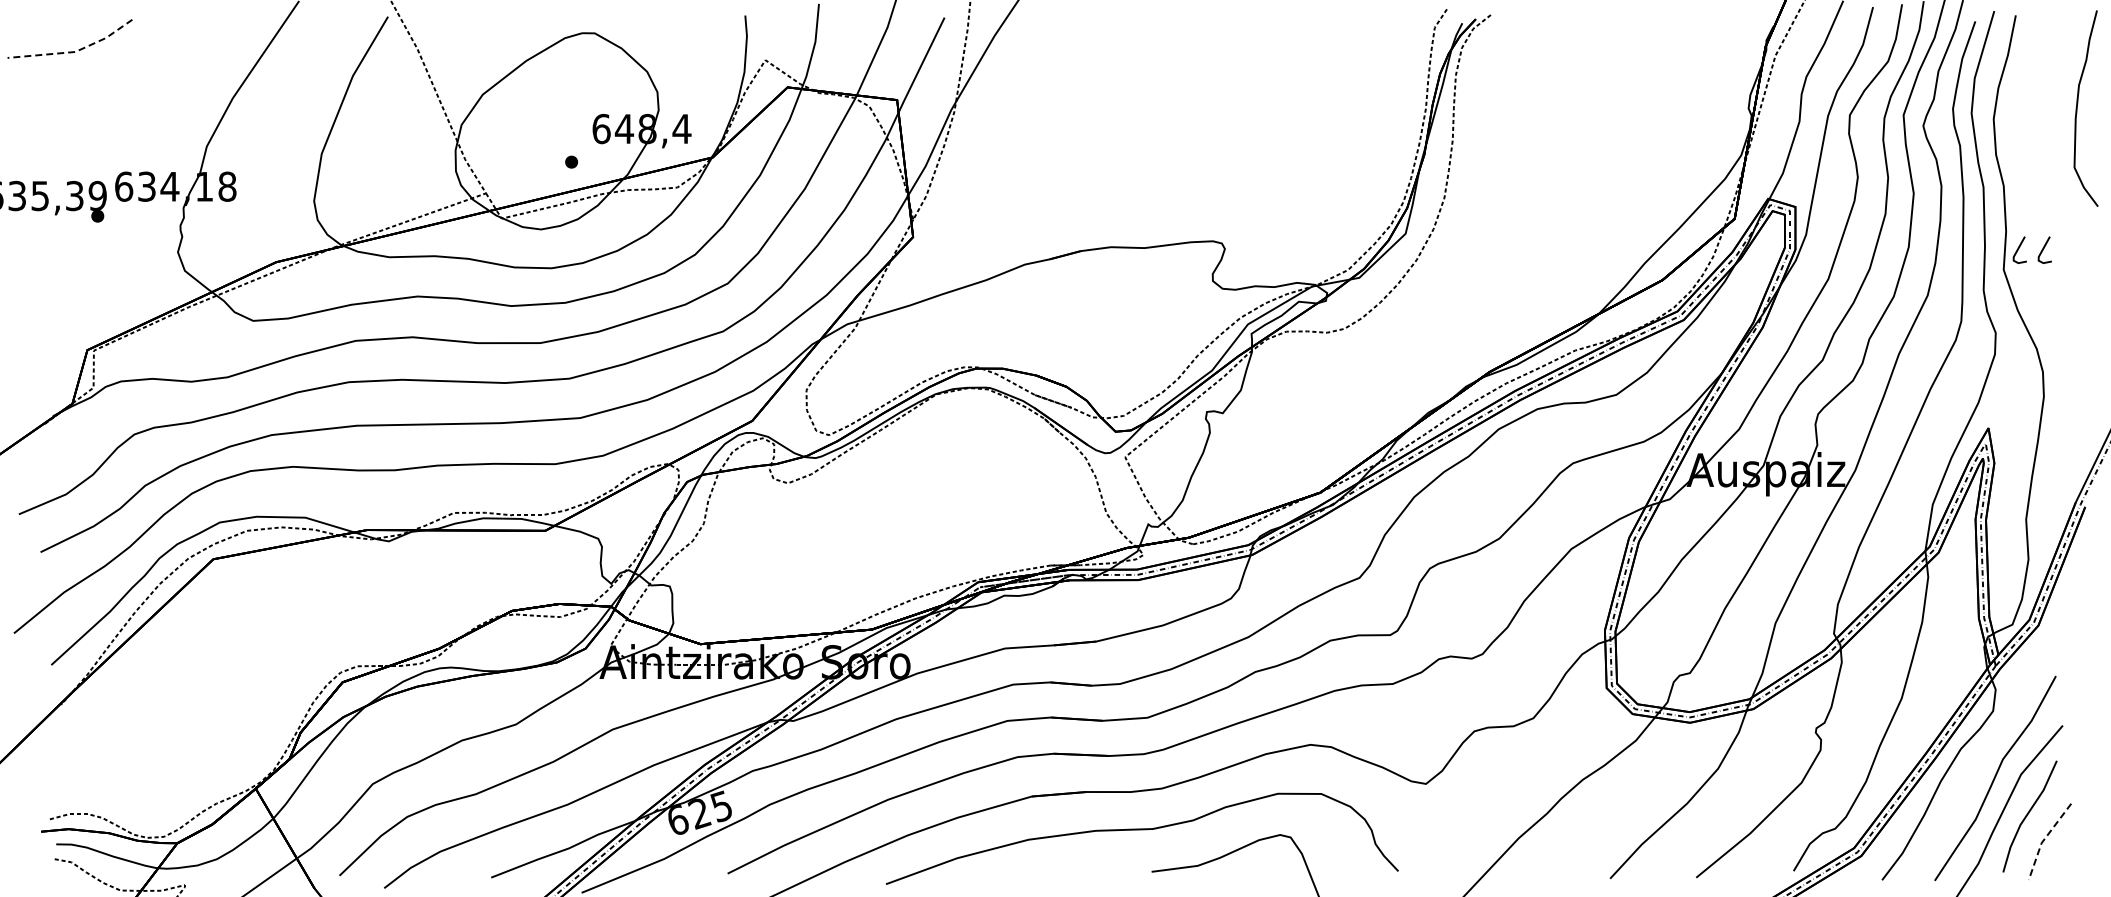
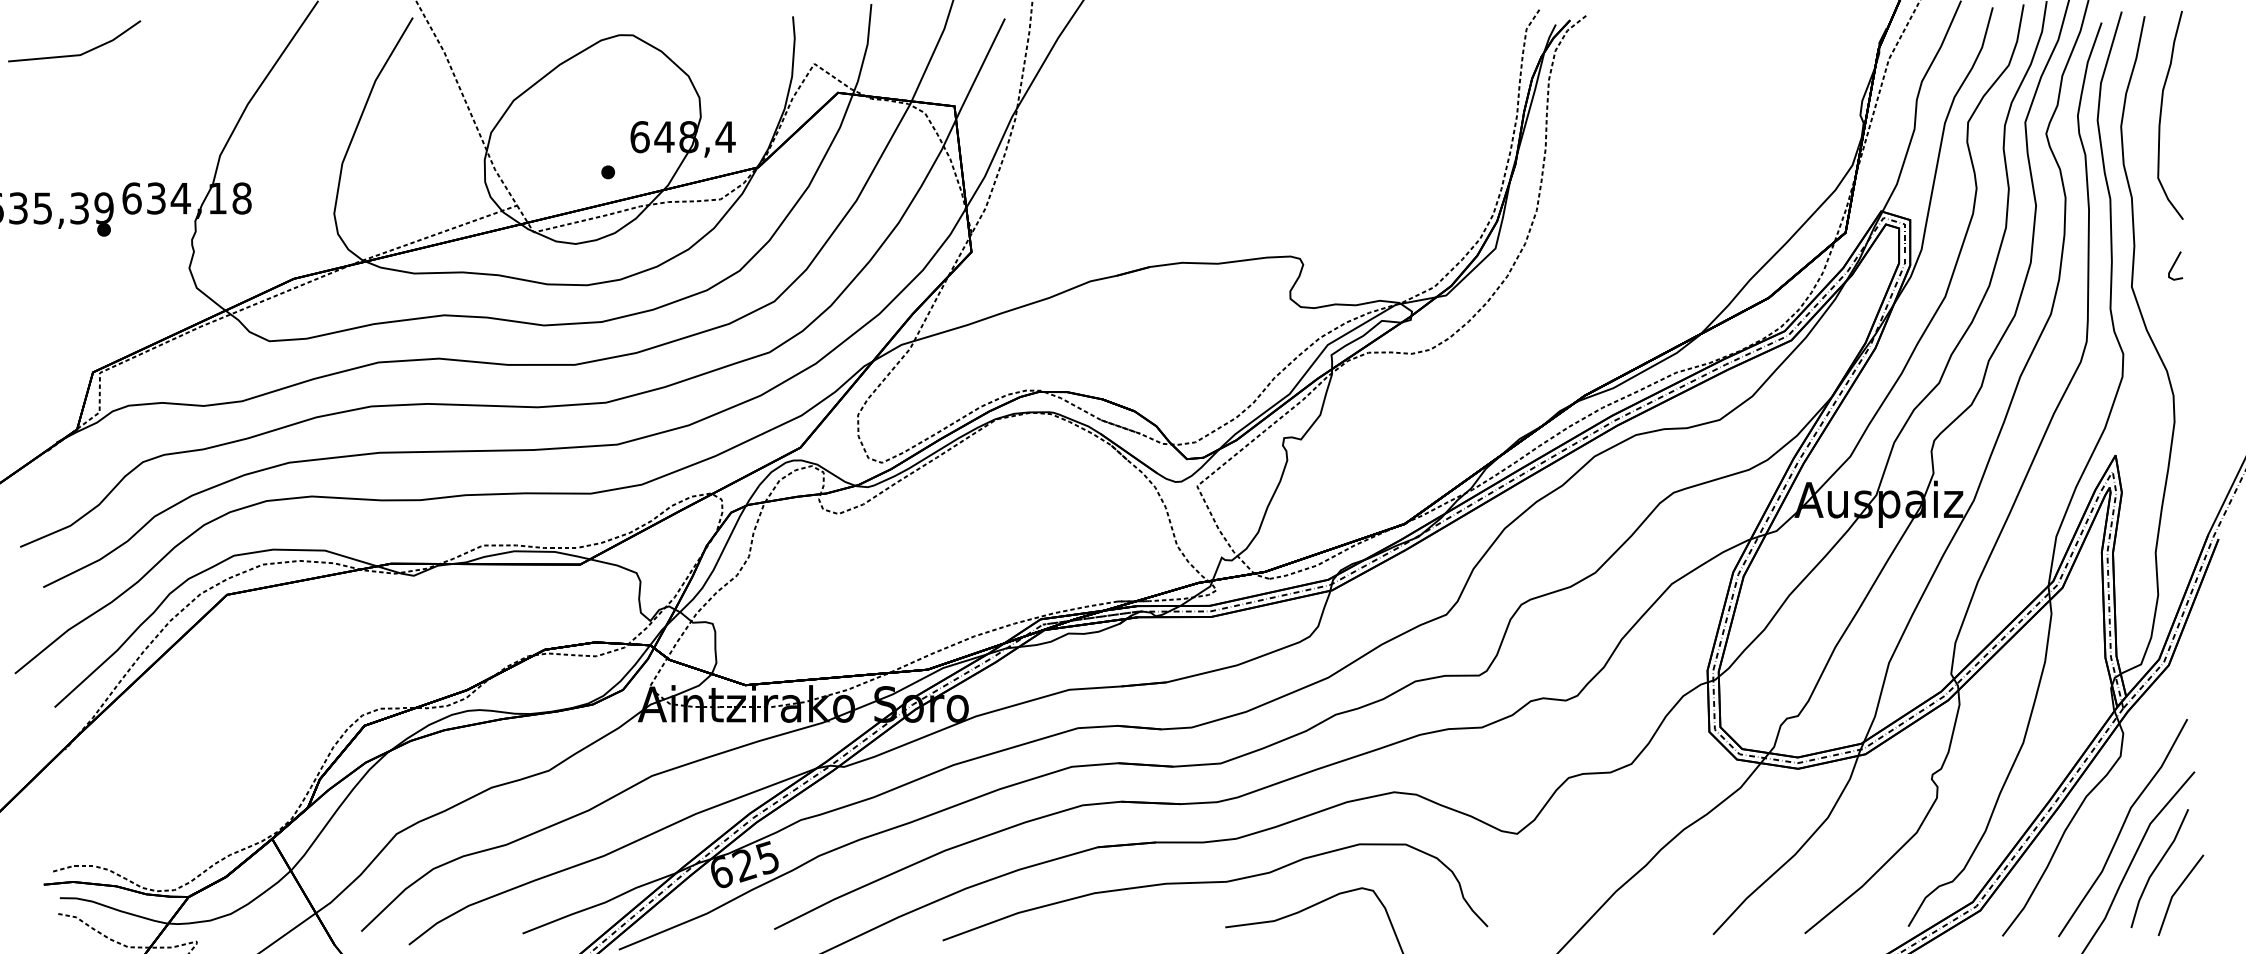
line: (75, 51) -> (80, 54), dashed -> solid
curve: (2077, 108) -> (2161, 115), moved
line: (2019, 248) -> (2148, 264), removed
line: (2044, 839) -> (2175, 892), dashed -> solid

